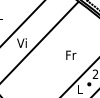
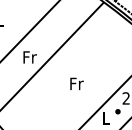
text: (22, 42) -> (29, 56), Vi -> Fr
text: (71, 54) -> (77, 82), moved

